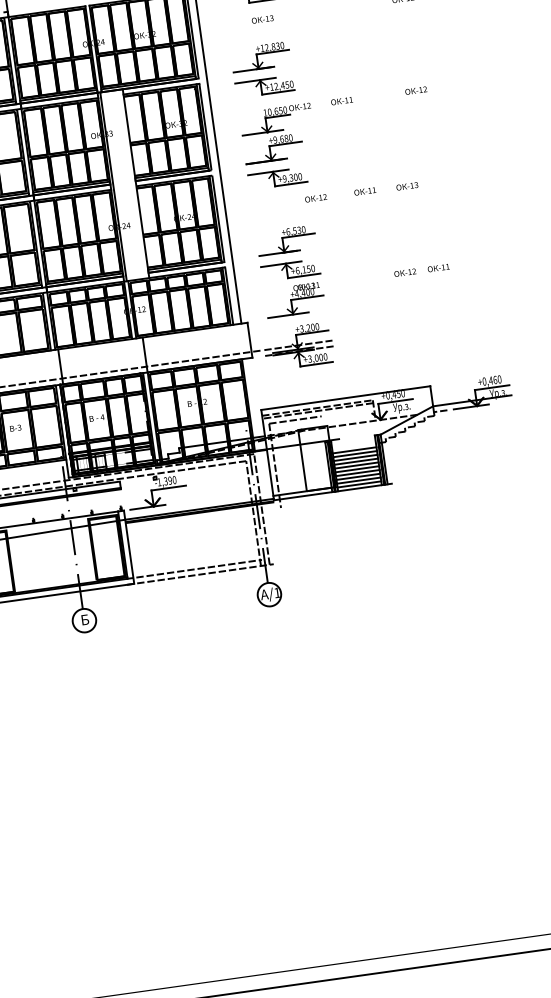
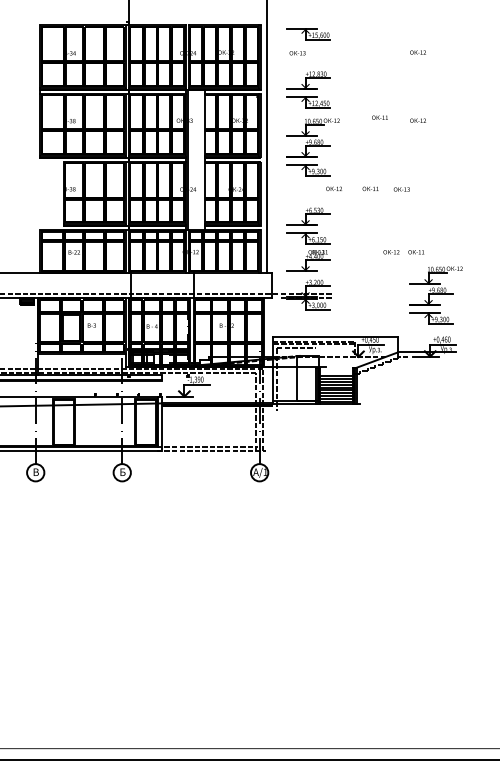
text: (262, 19) -> (297, 53), moved
text: (341, 100) -> (379, 117), moved
part: (472, 322) -> (435, 295), added

